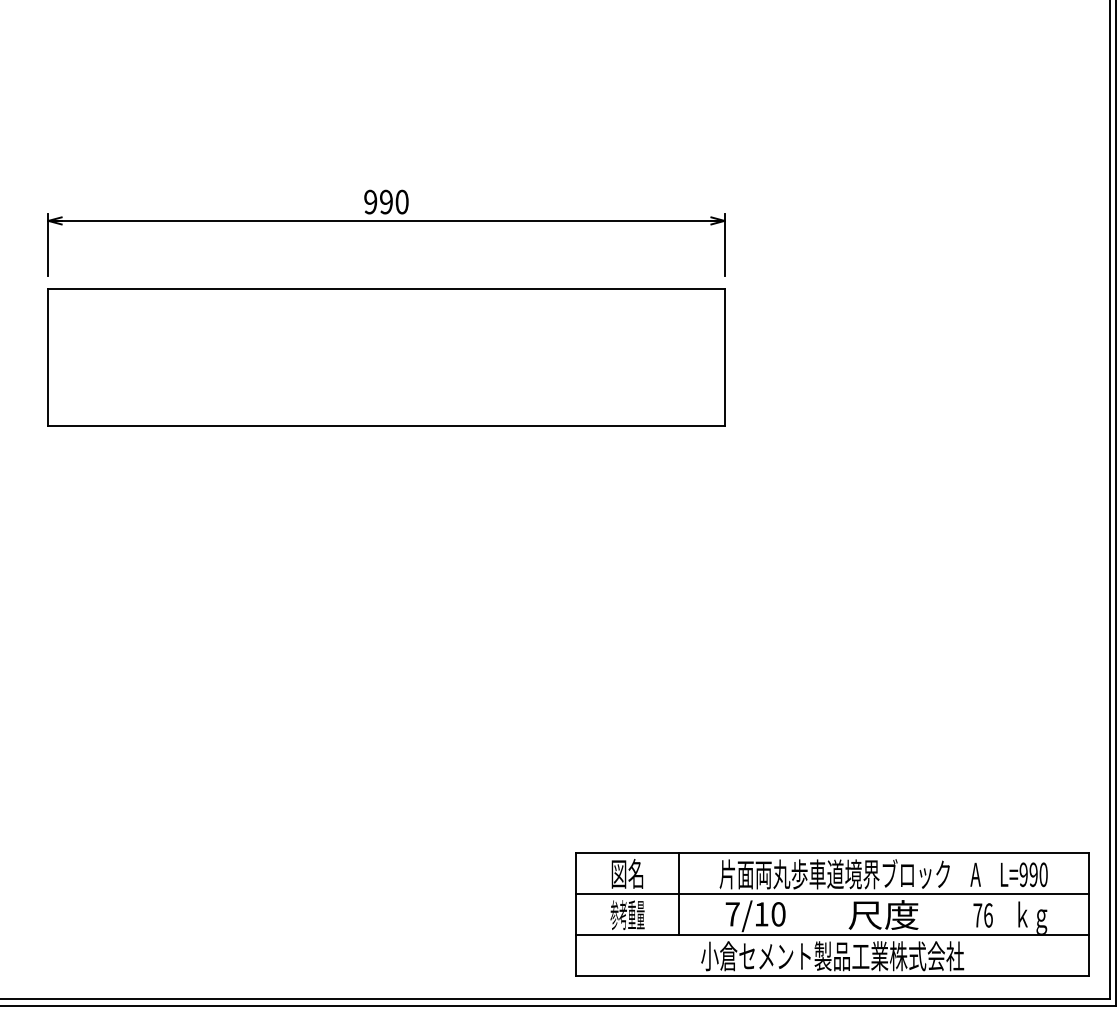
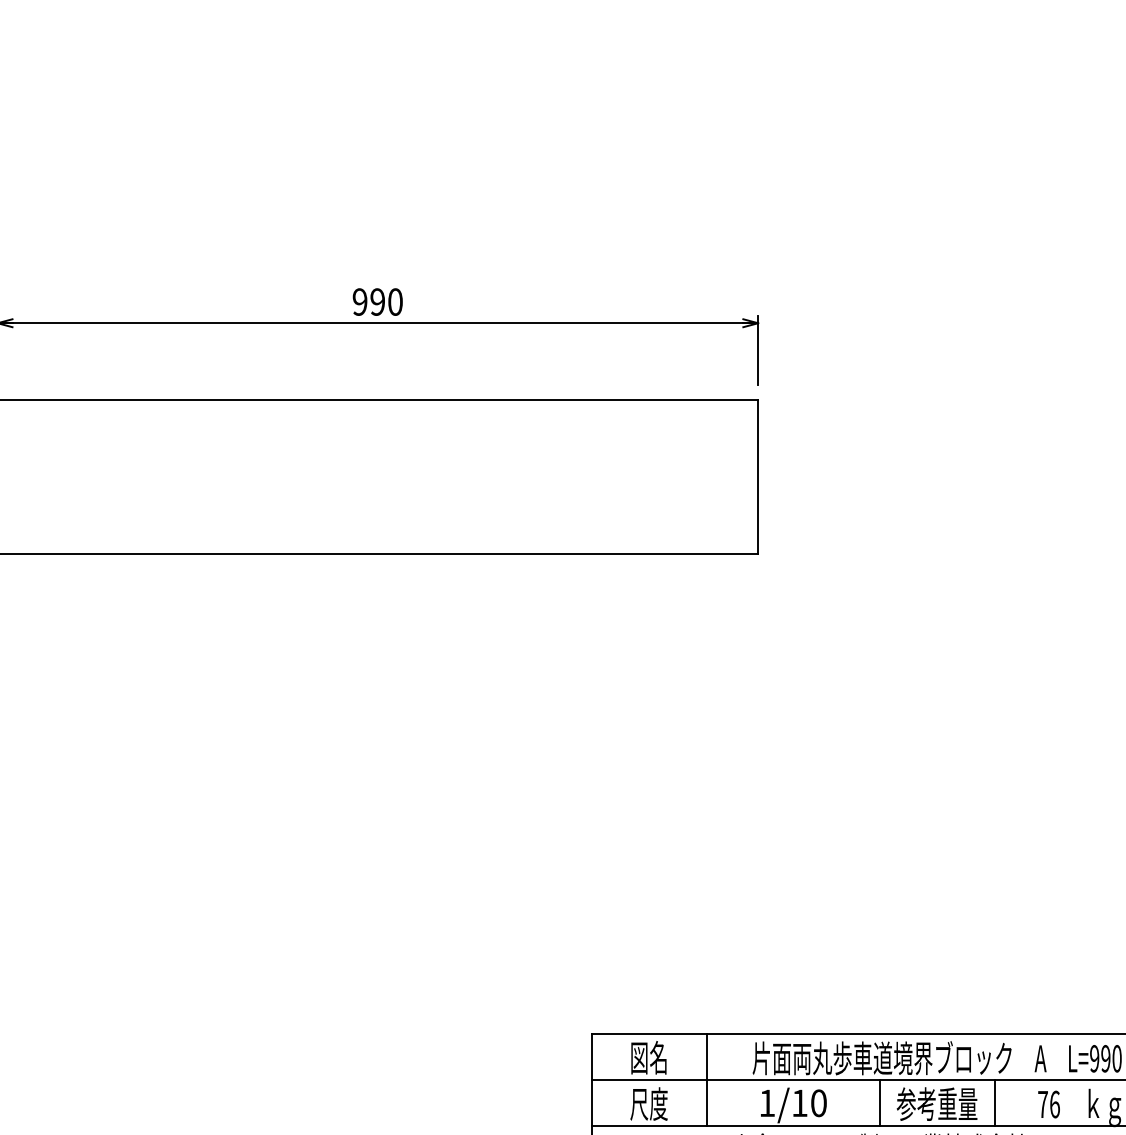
line: (832, 913) -> (879, 1102), added
line: (934, 913) -> (994, 1102), added
text: (732, 914) -> (767, 1103), 7/10 -> 1/10
text: (627, 915) -> (648, 1104), 参考重量 -> 尺度
text: (883, 915) -> (936, 1104), 尺度 -> 参考重量

